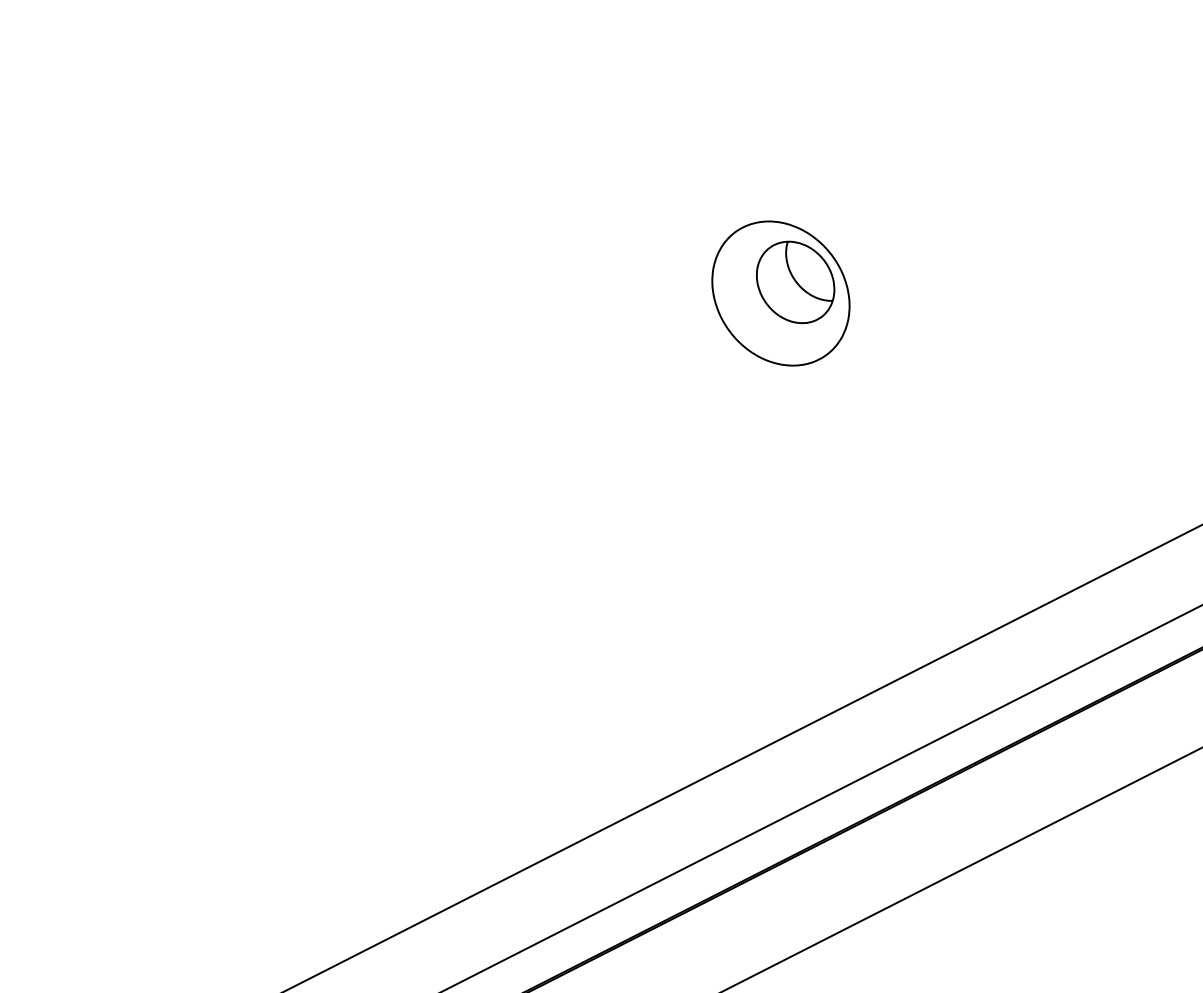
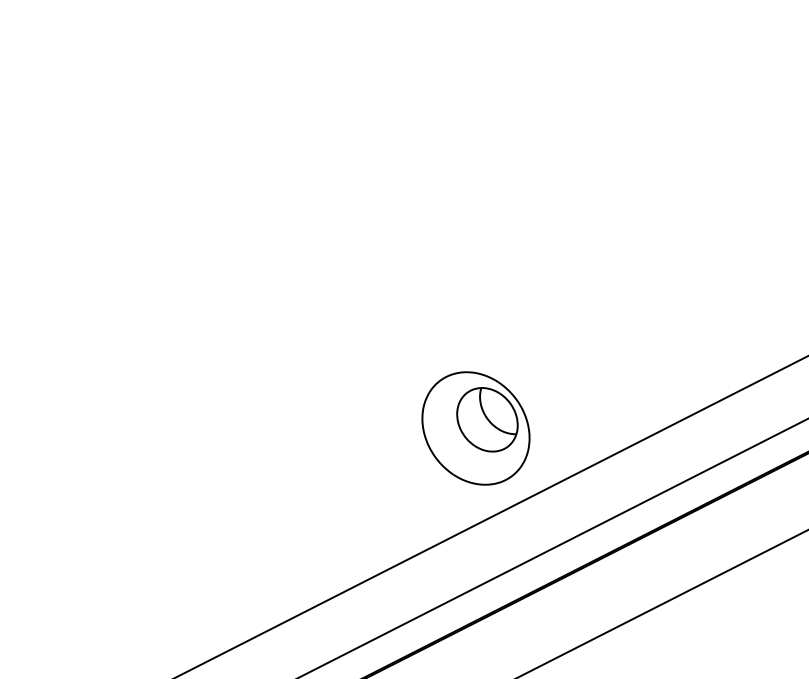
part: (780, 293) -> (475, 428), moved

